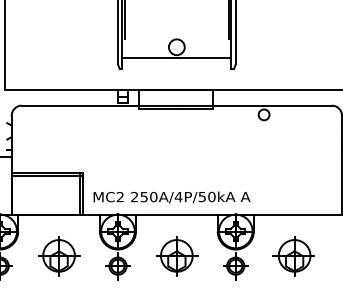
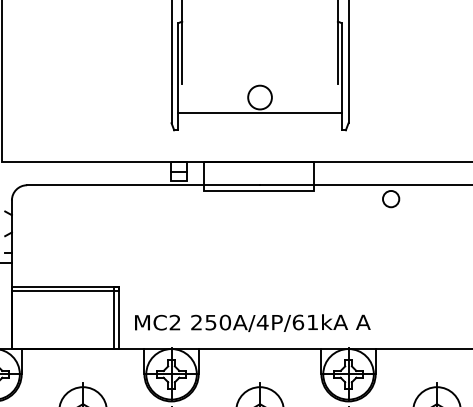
text: (206, 196) -> (304, 321), 250A/4P/50kA -> 250A/4P/61kA

